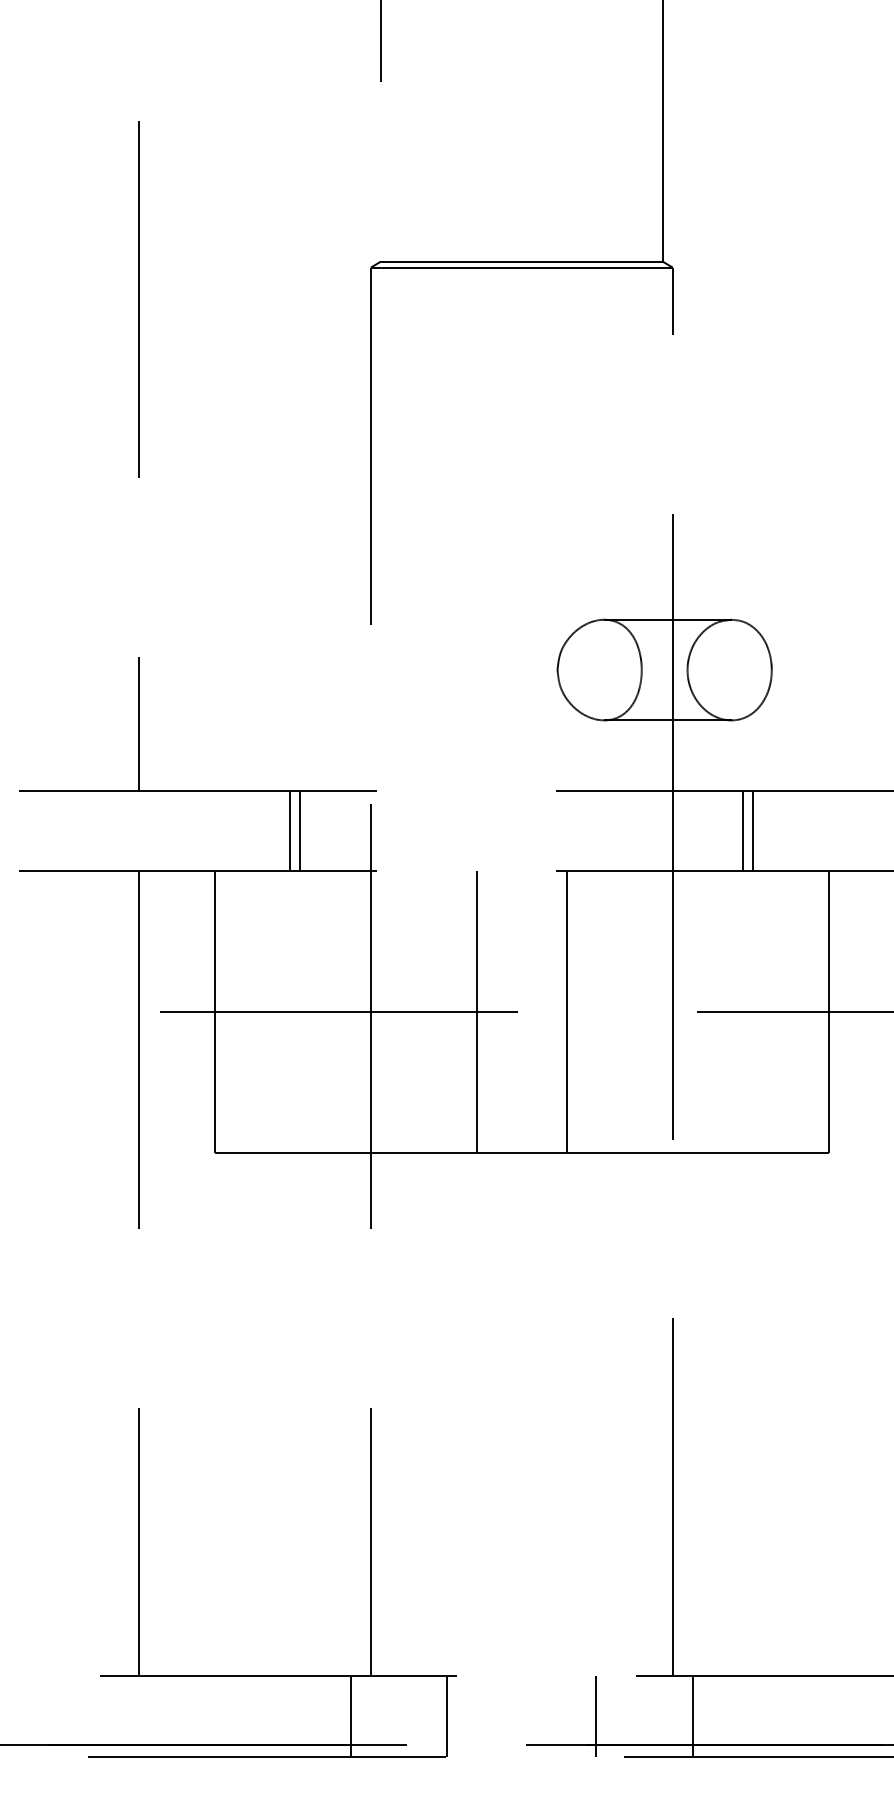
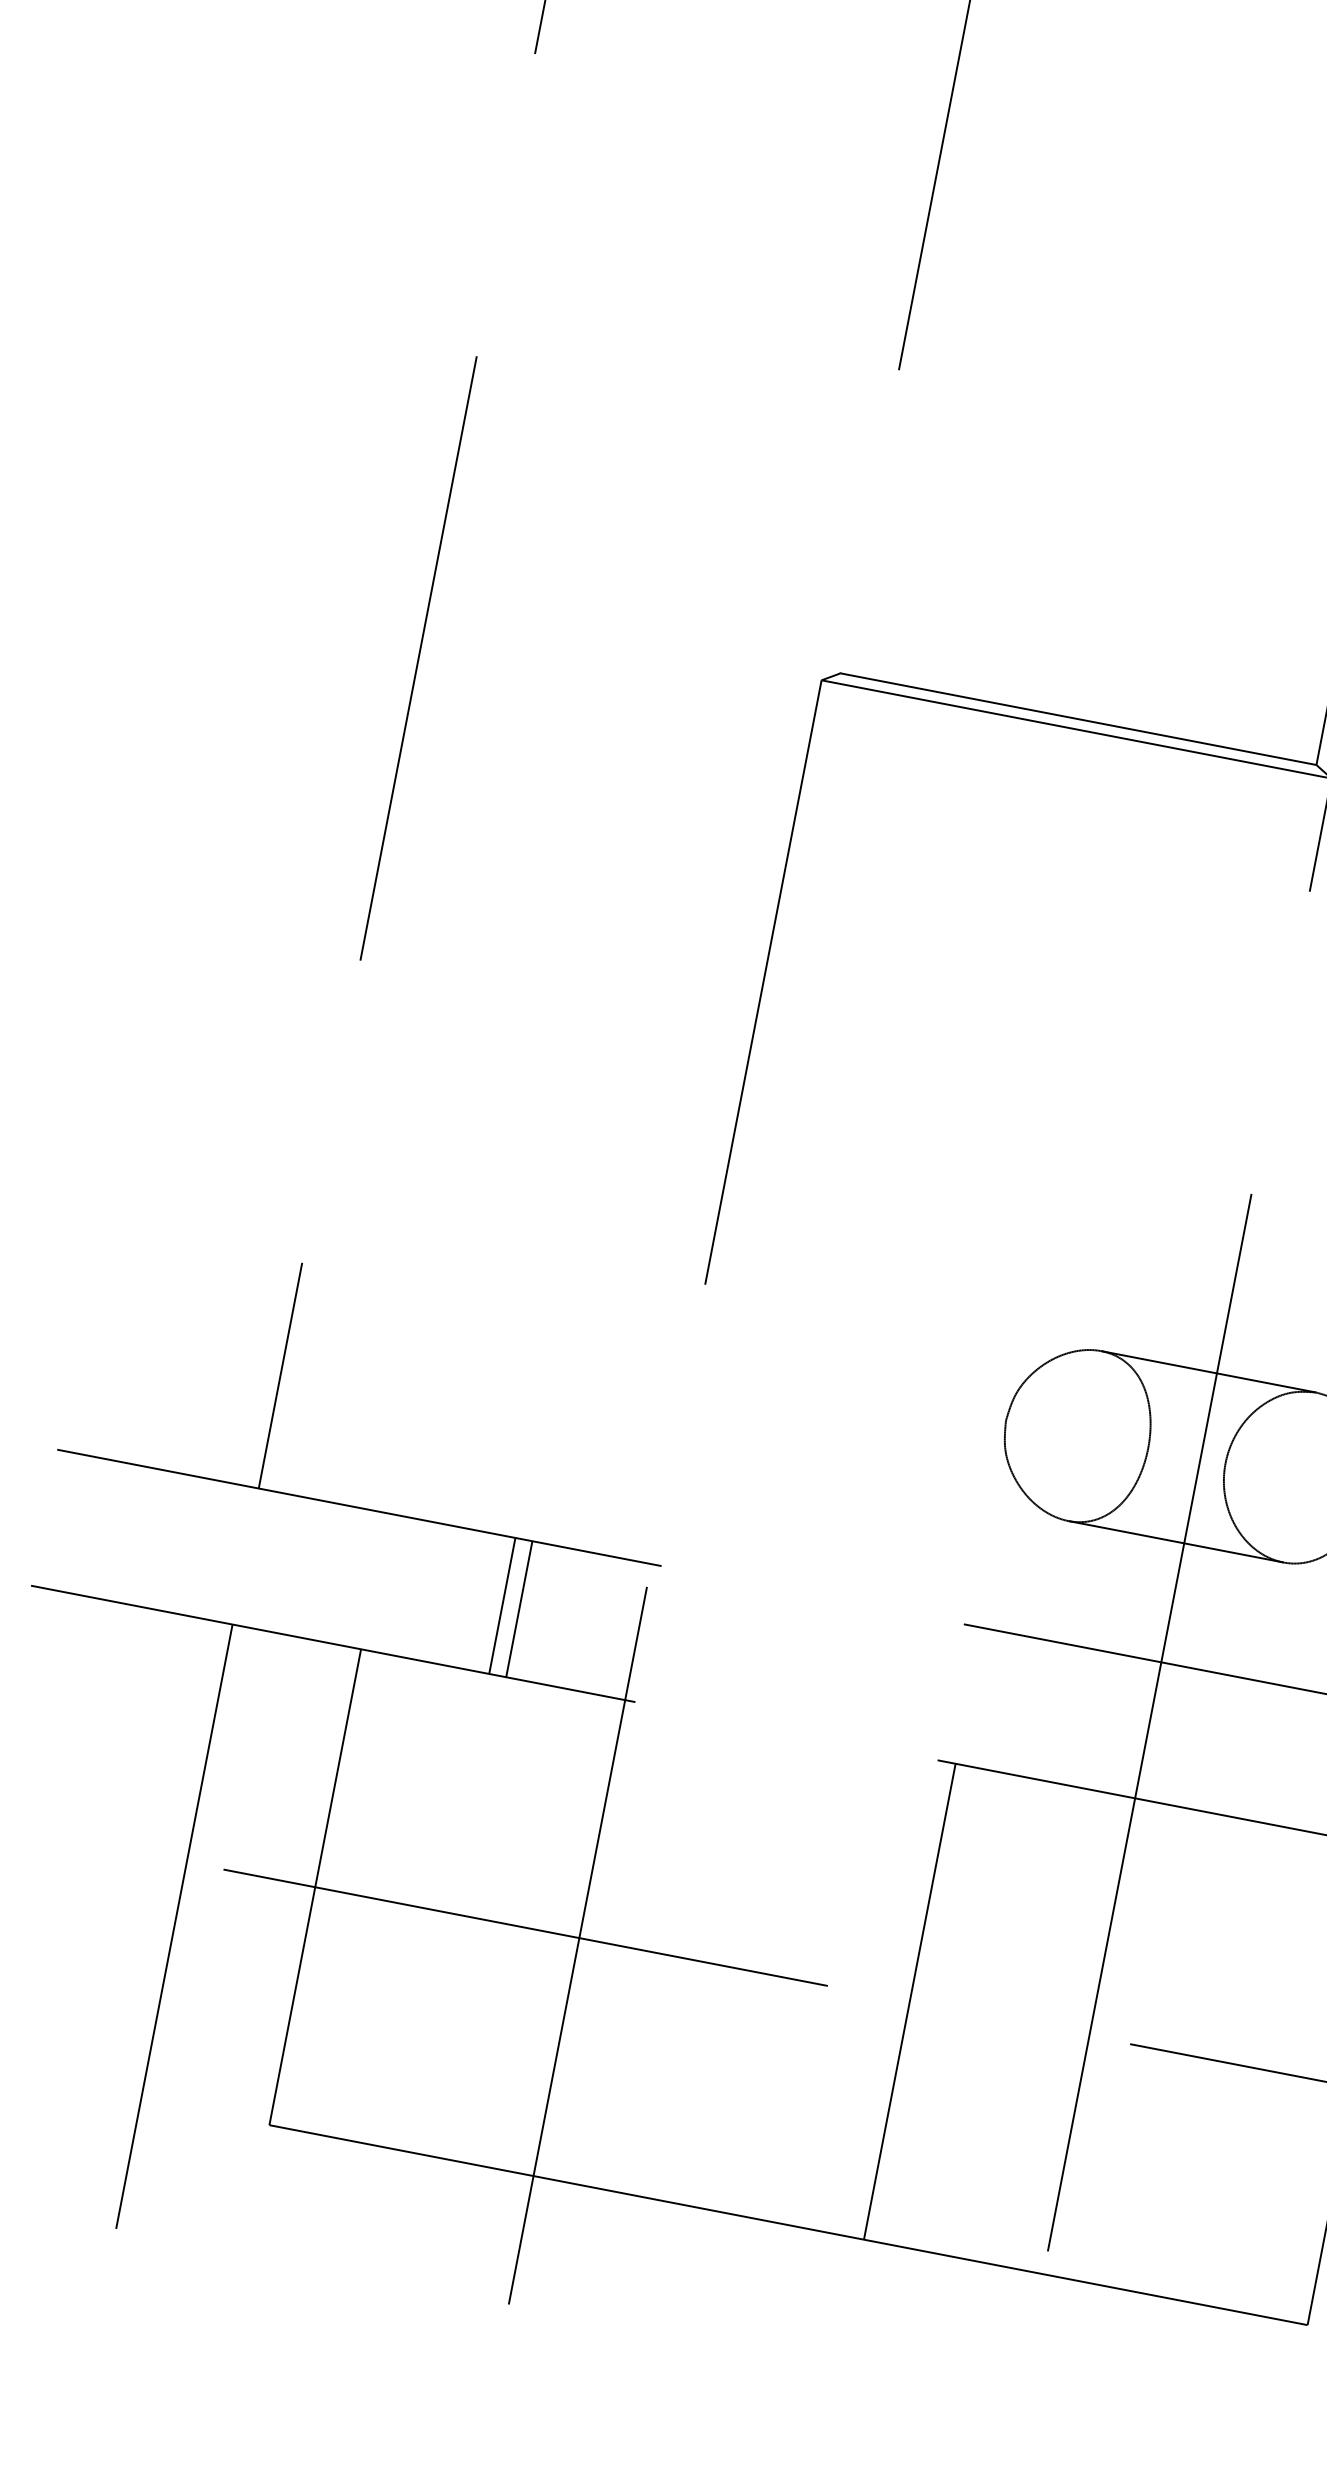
line: (743, 830) -> (1267, 1752), removed
line: (753, 830) -> (1284, 1755), removed
line: (477, 1012) -> (759, 1973), removed

